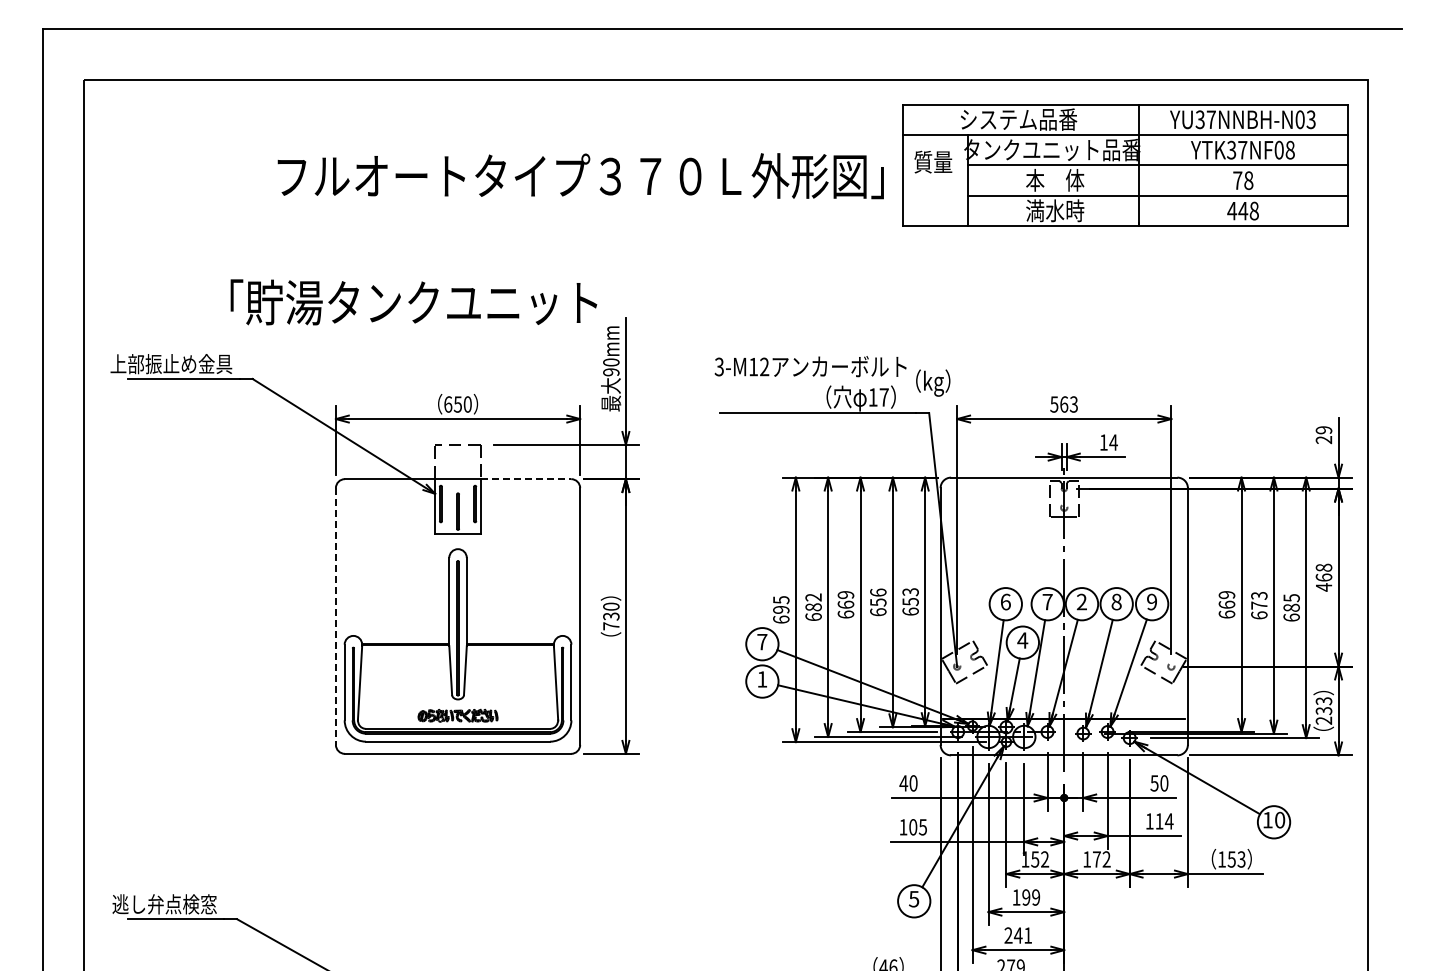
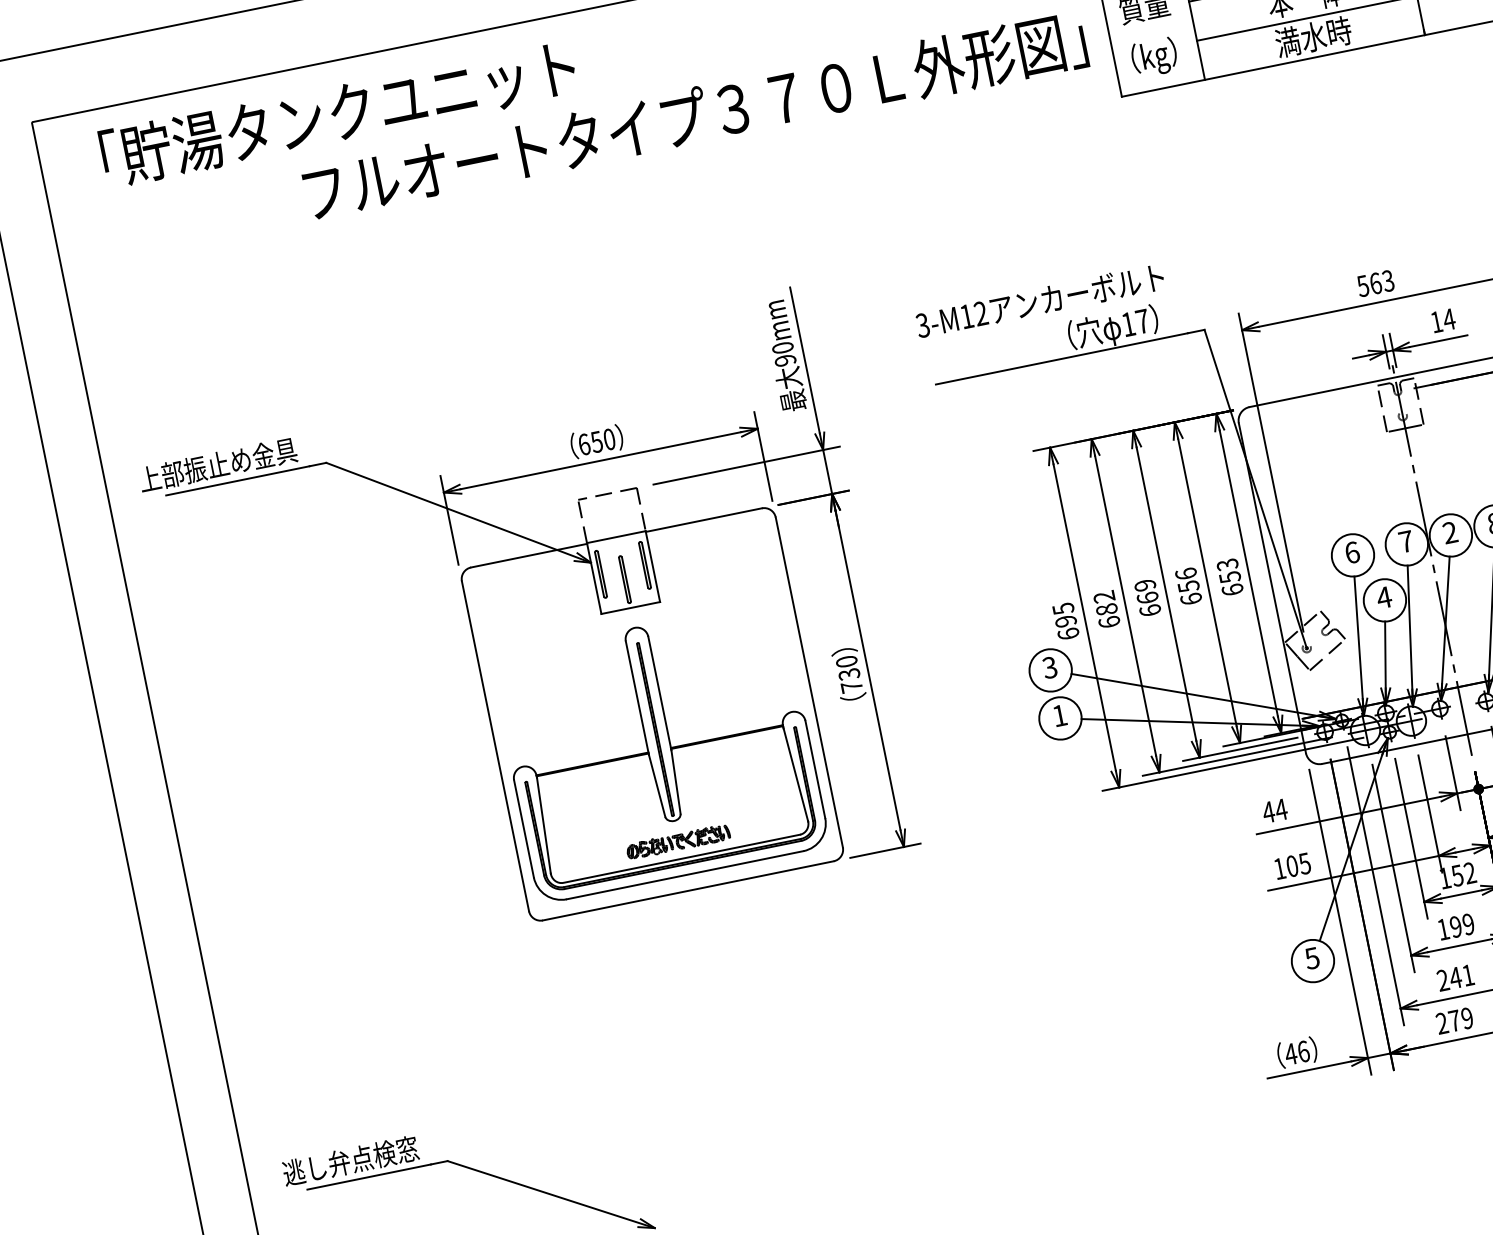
text: (413, 302) -> (338, 113), moved
text: (933, 382) -> (1154, 56), moved
line: (526, 479) -> (704, 520), dashed -> solid
line: (335, 617) -> (495, 747), dashed -> solid
text: (762, 641) -> (1050, 666), 7 -> 3
text: (913, 783) -> (1281, 809), 40 -> 44

